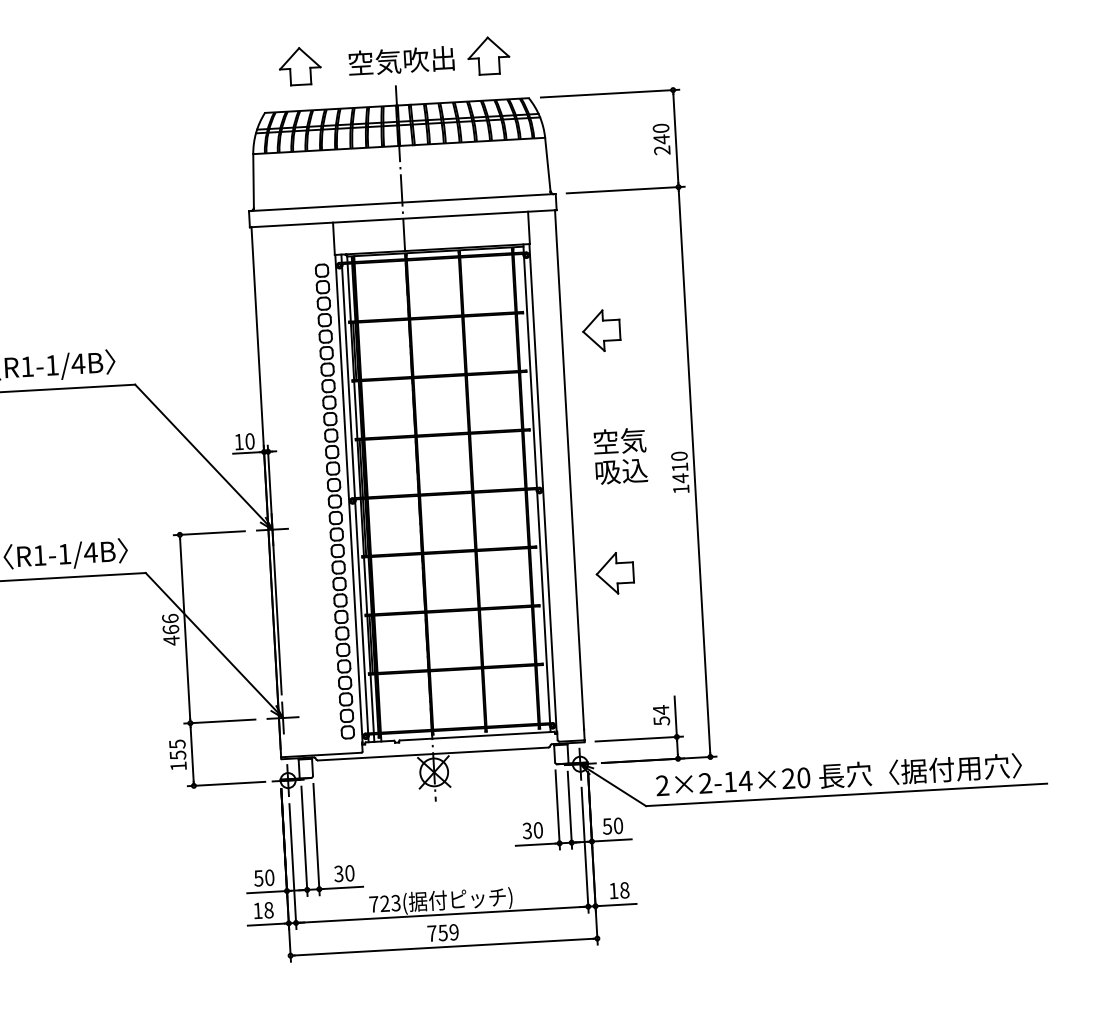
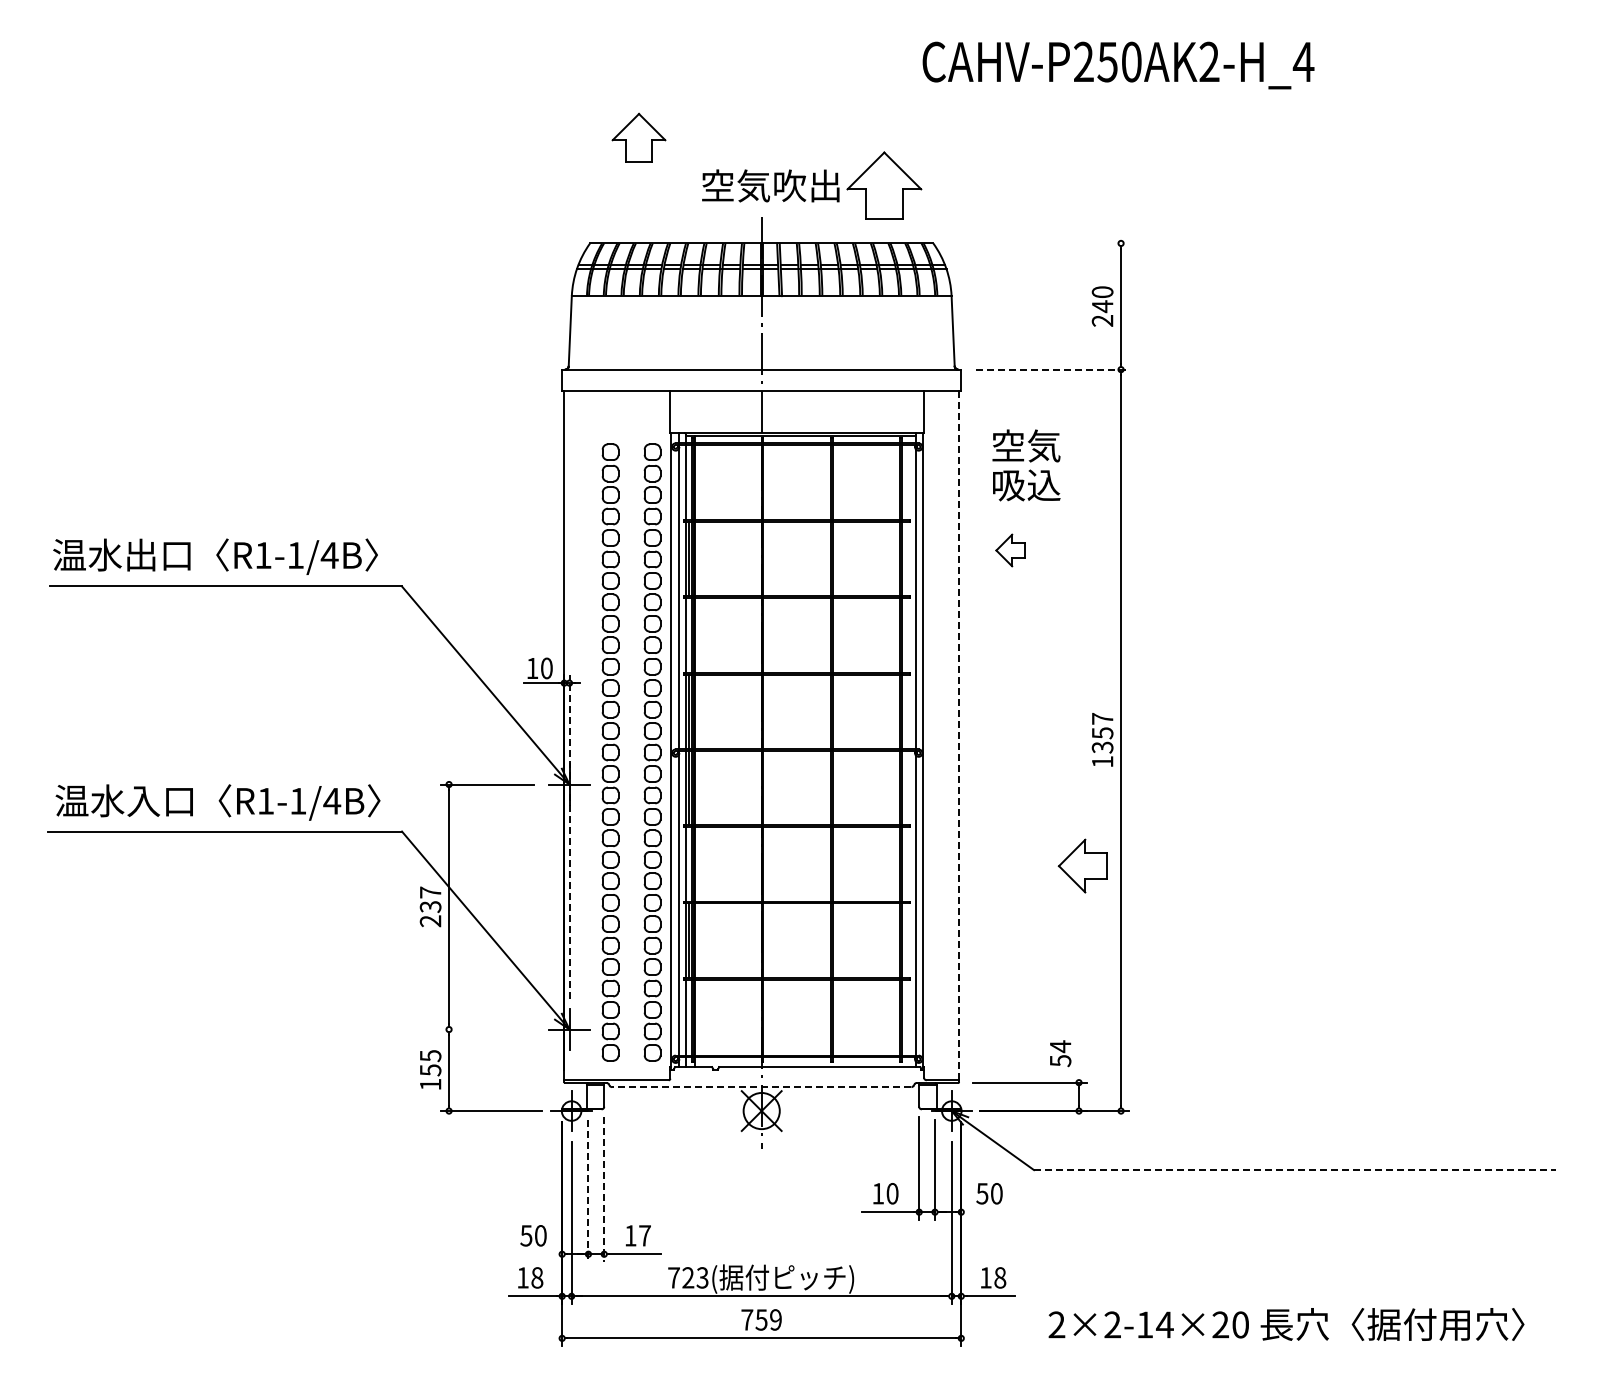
part: (488, 55) -> (884, 185), size x1.4
part: (299, 66) -> (638, 137), moved
line: (609, 93) -> (1038, 243), removed
line: (625, 189) -> (1052, 369), solid -> dashed
part: (601, 330) -> (1010, 550), size x0.6
text: (620, 456) -> (1026, 465), moved
text: (679, 467) -> (1102, 733), 1410 -> 1357
line: (570, 475) -> (959, 735), solid -> dashed
part: (302, 503) -> (610, 752), added
line: (274, 570) -> (569, 837), solid -> dashed
part: (614, 572) -> (1082, 865), moved
text: (170, 629) -> (430, 906), 466 -> 237
line: (676, 716) -> (1079, 1056), removed
line: (219, 721) -> (487, 1029), removed
line: (433, 754) -> (761, 1087), solid -> dashed
text: (839, 775) -> (1286, 1324), moved
line: (846, 795) -> (1294, 1170), solid -> dashed
text: (526, 830) -> (877, 1193), 30 -> 10
line: (316, 840) -> (604, 1190), solid -> dashed
line: (611, 840) -> (986, 1212), removed
line: (304, 841) -> (588, 1191), solid -> dashed
text: (344, 873) -> (637, 1235), 30 -> 17
line: (267, 892) -> (536, 1254), removed

